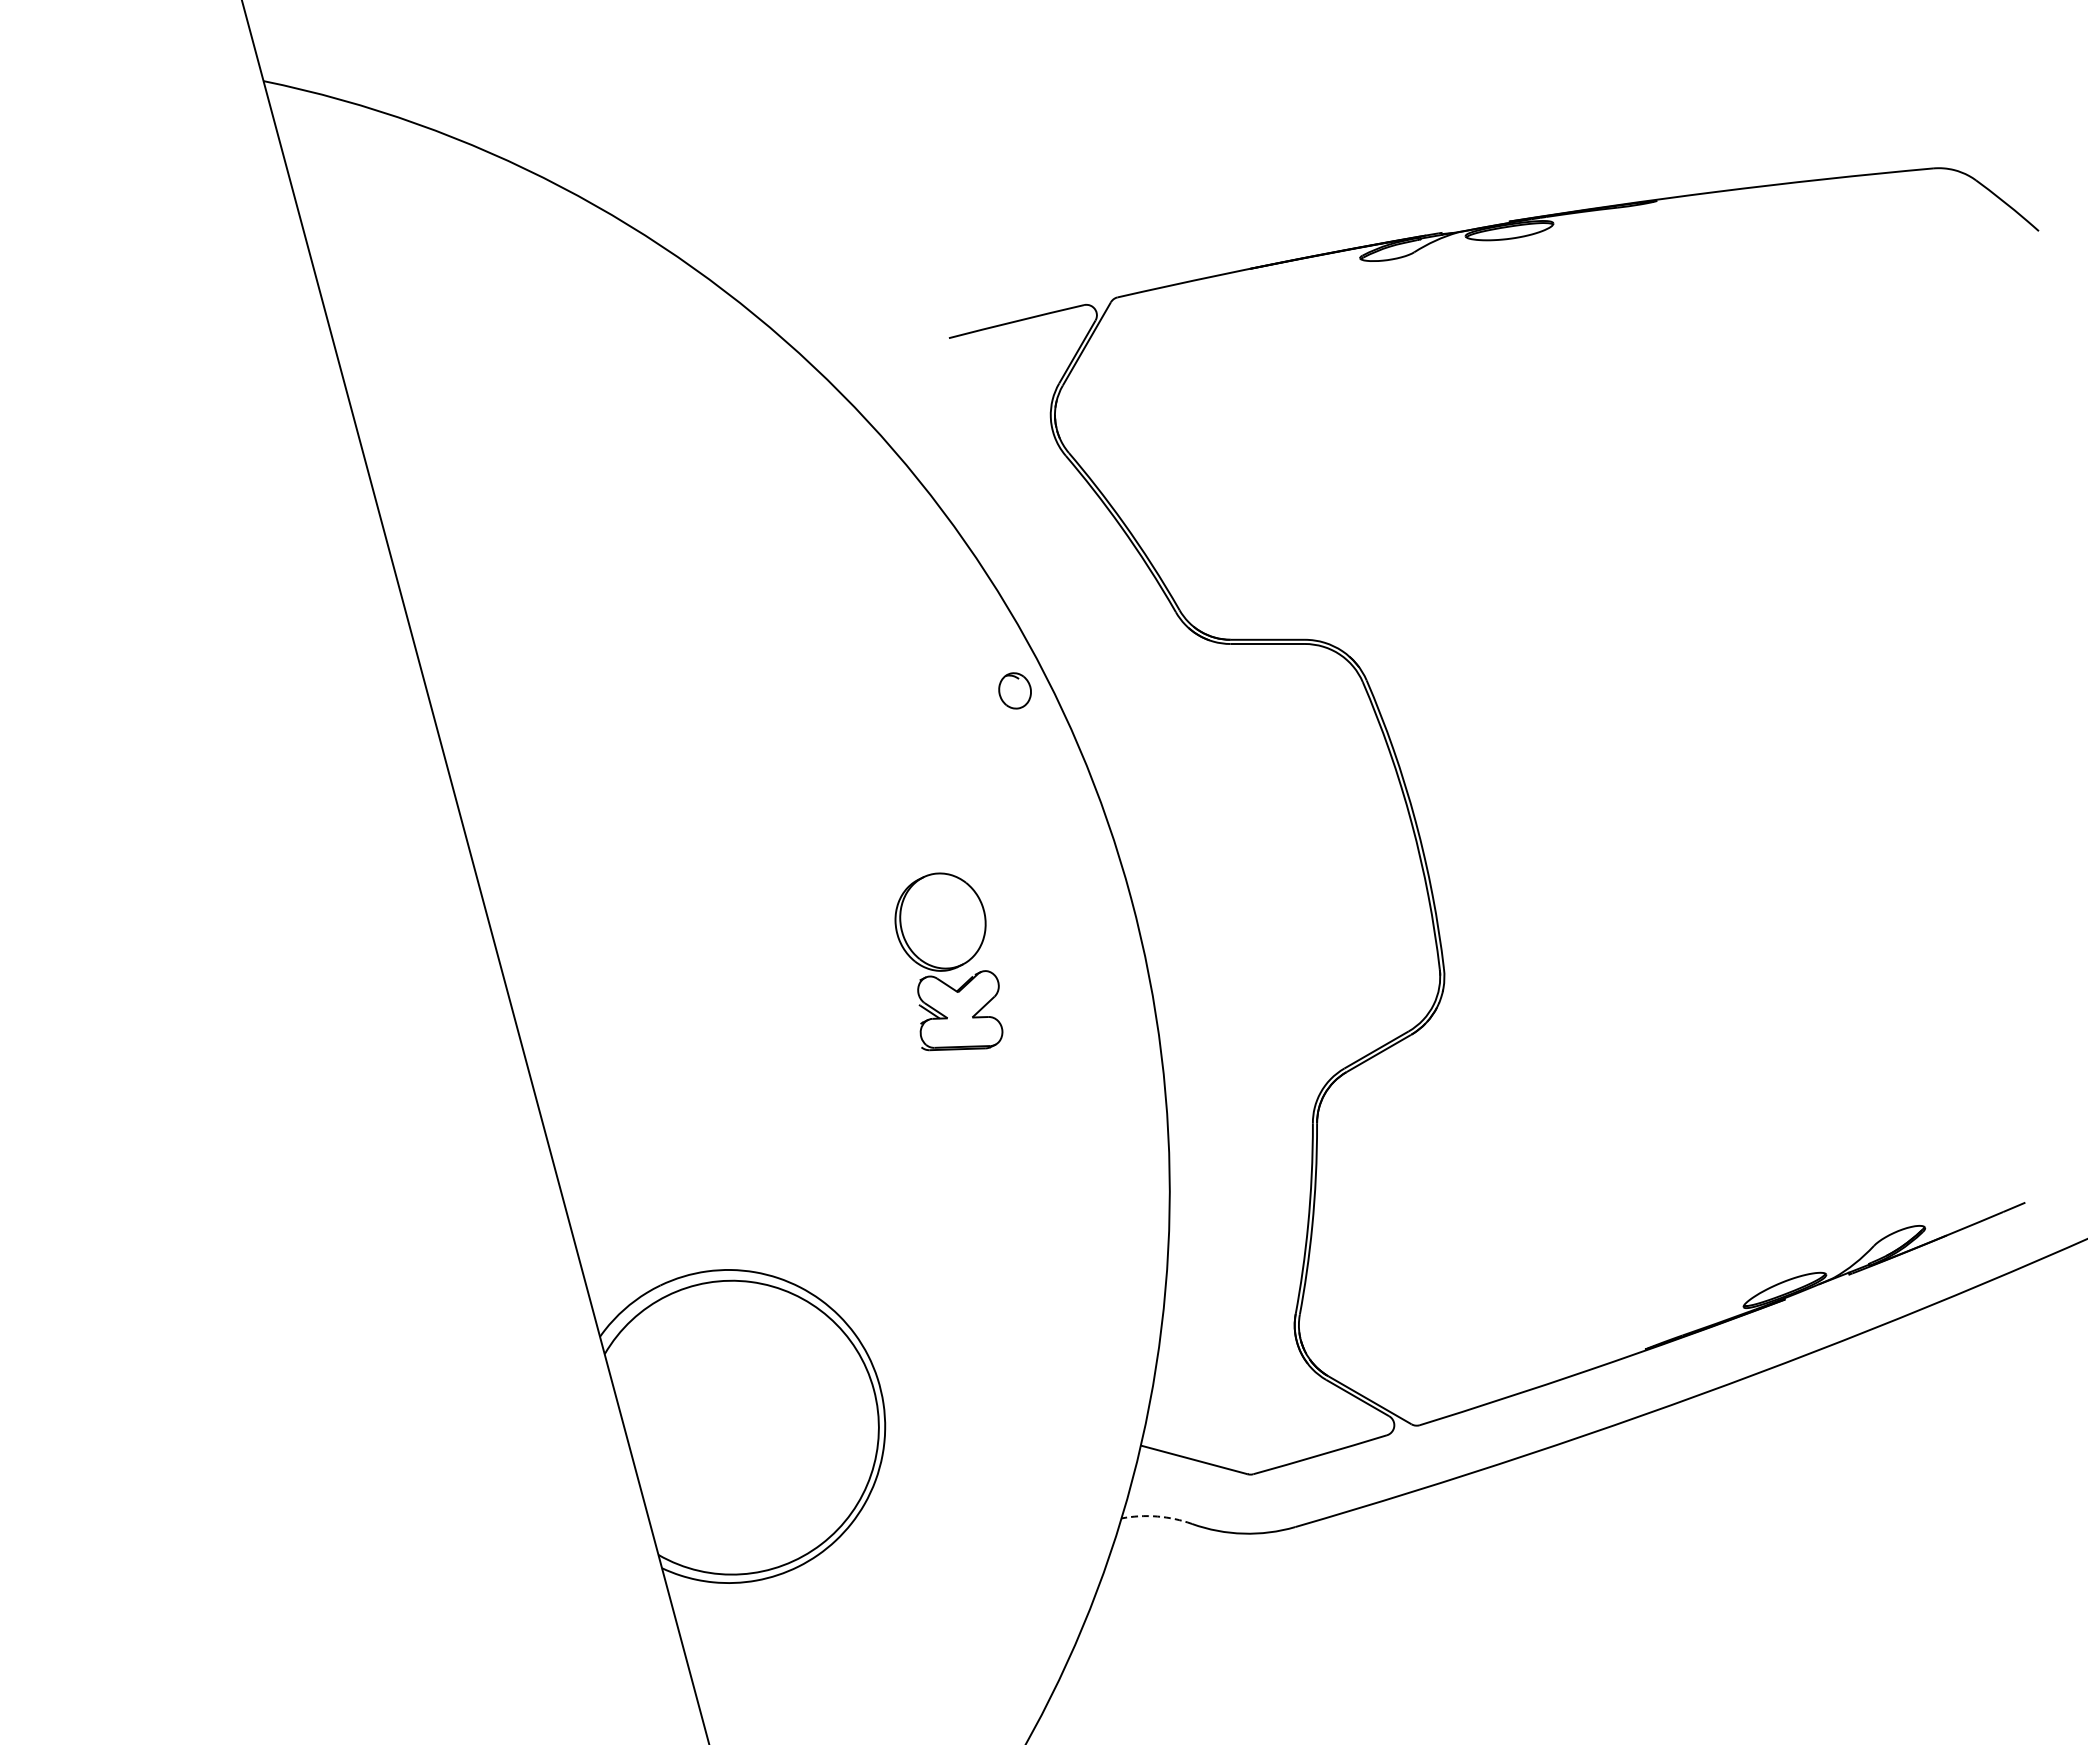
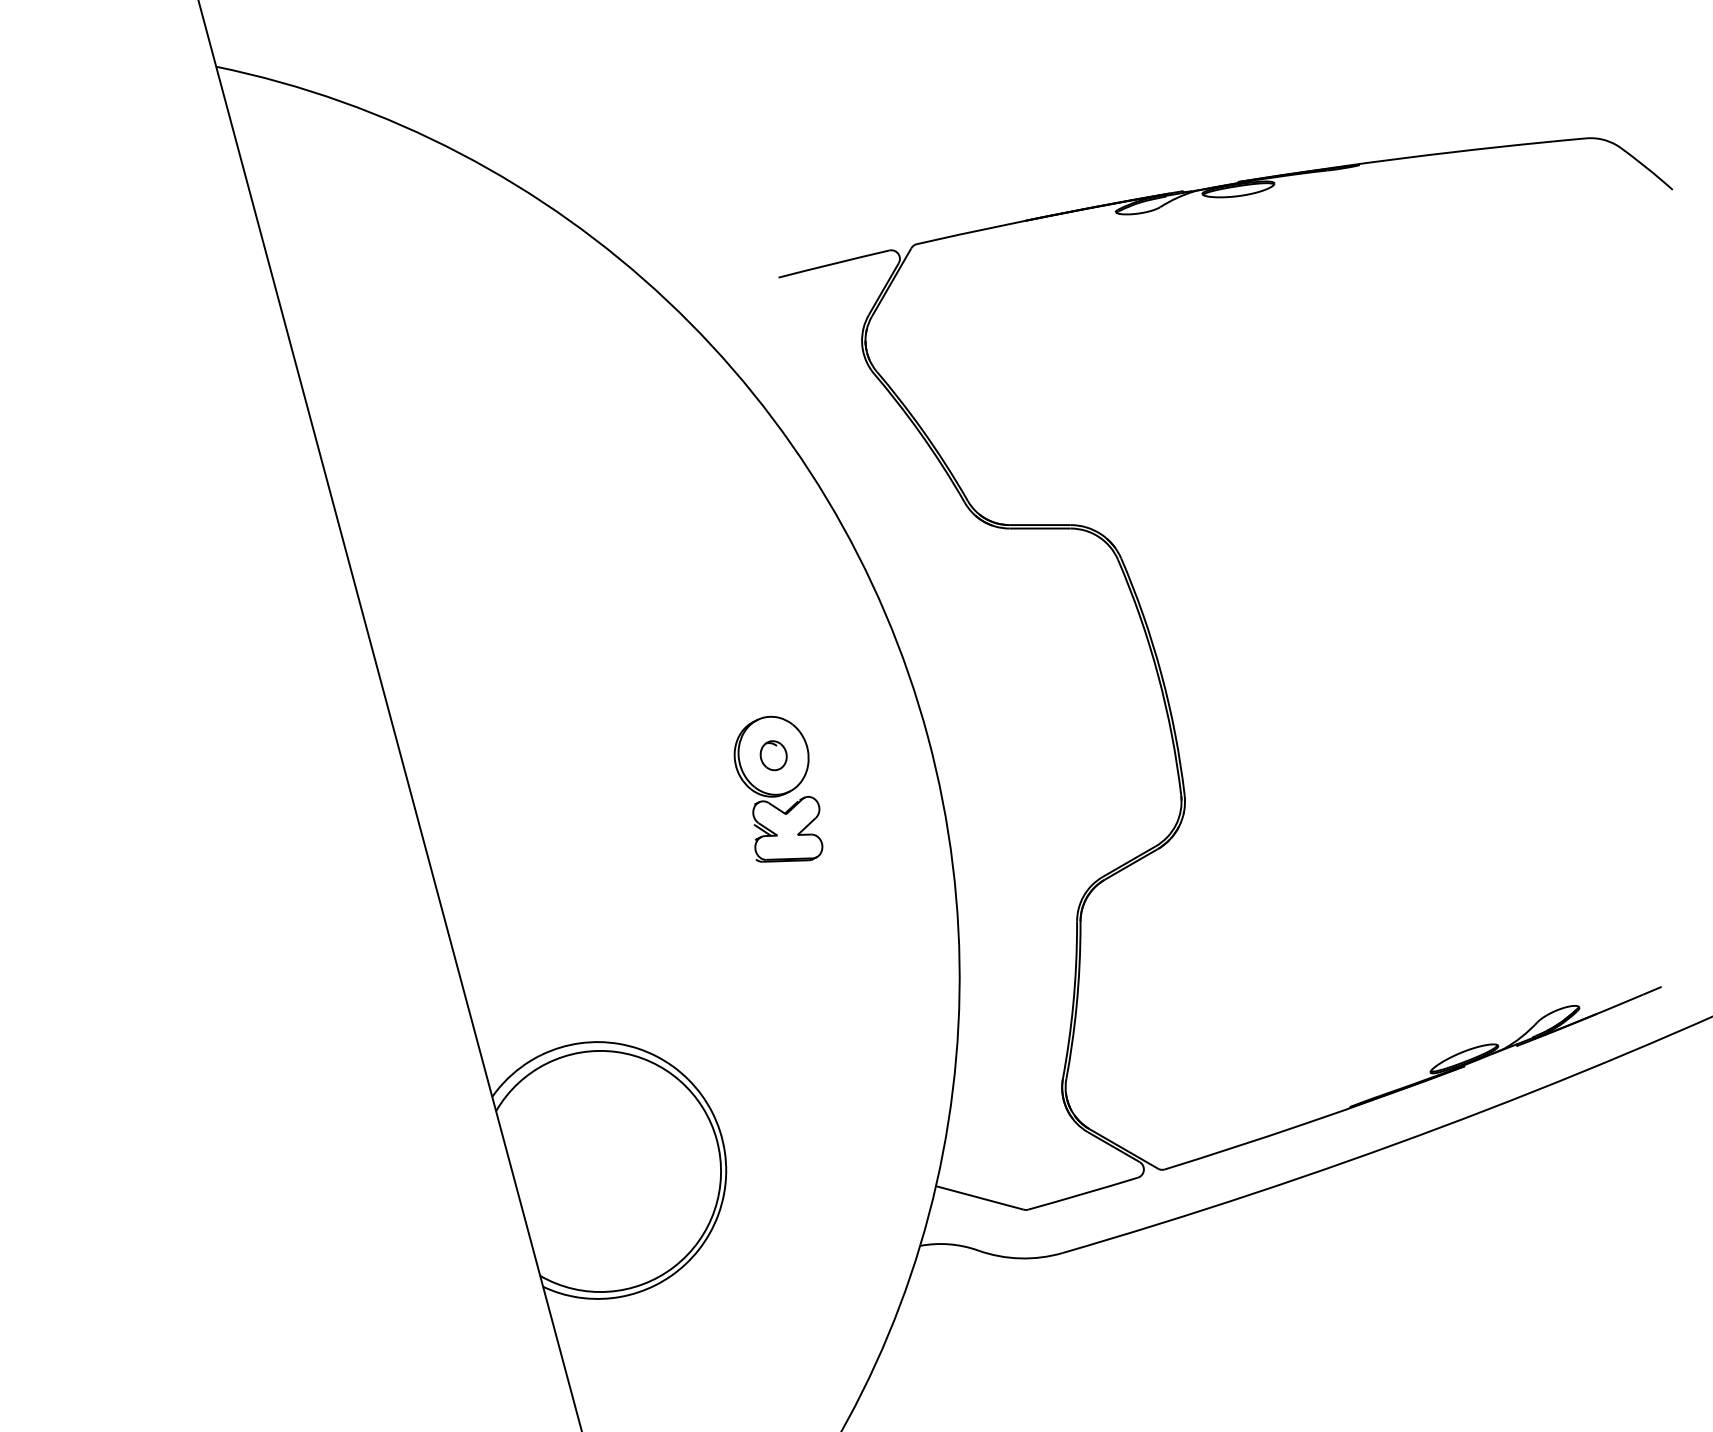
part: (1014, 690) -> (773, 755), moved
arc: (1157, 1516) -> (949, 1244), dashed -> solid

